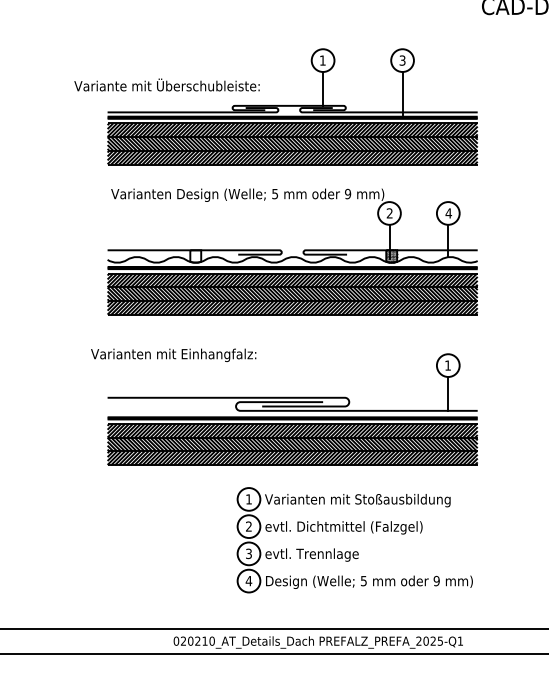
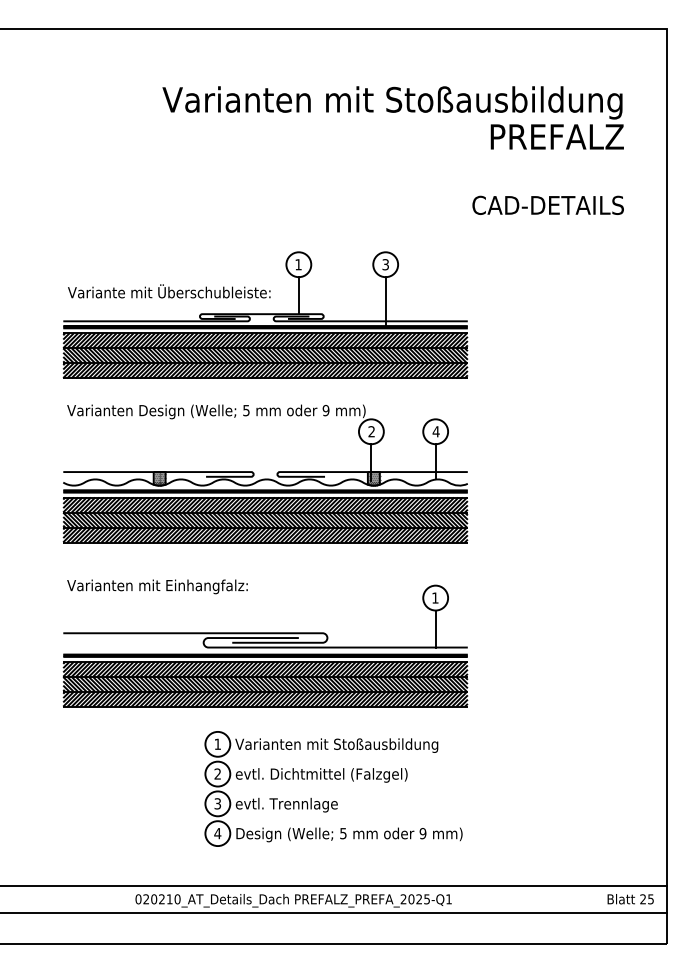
text: (167, 85) -> (169, 291), moved
hatch: (195, 256) -> (159, 478), added
text: (173, 355) -> (157, 586), moved

